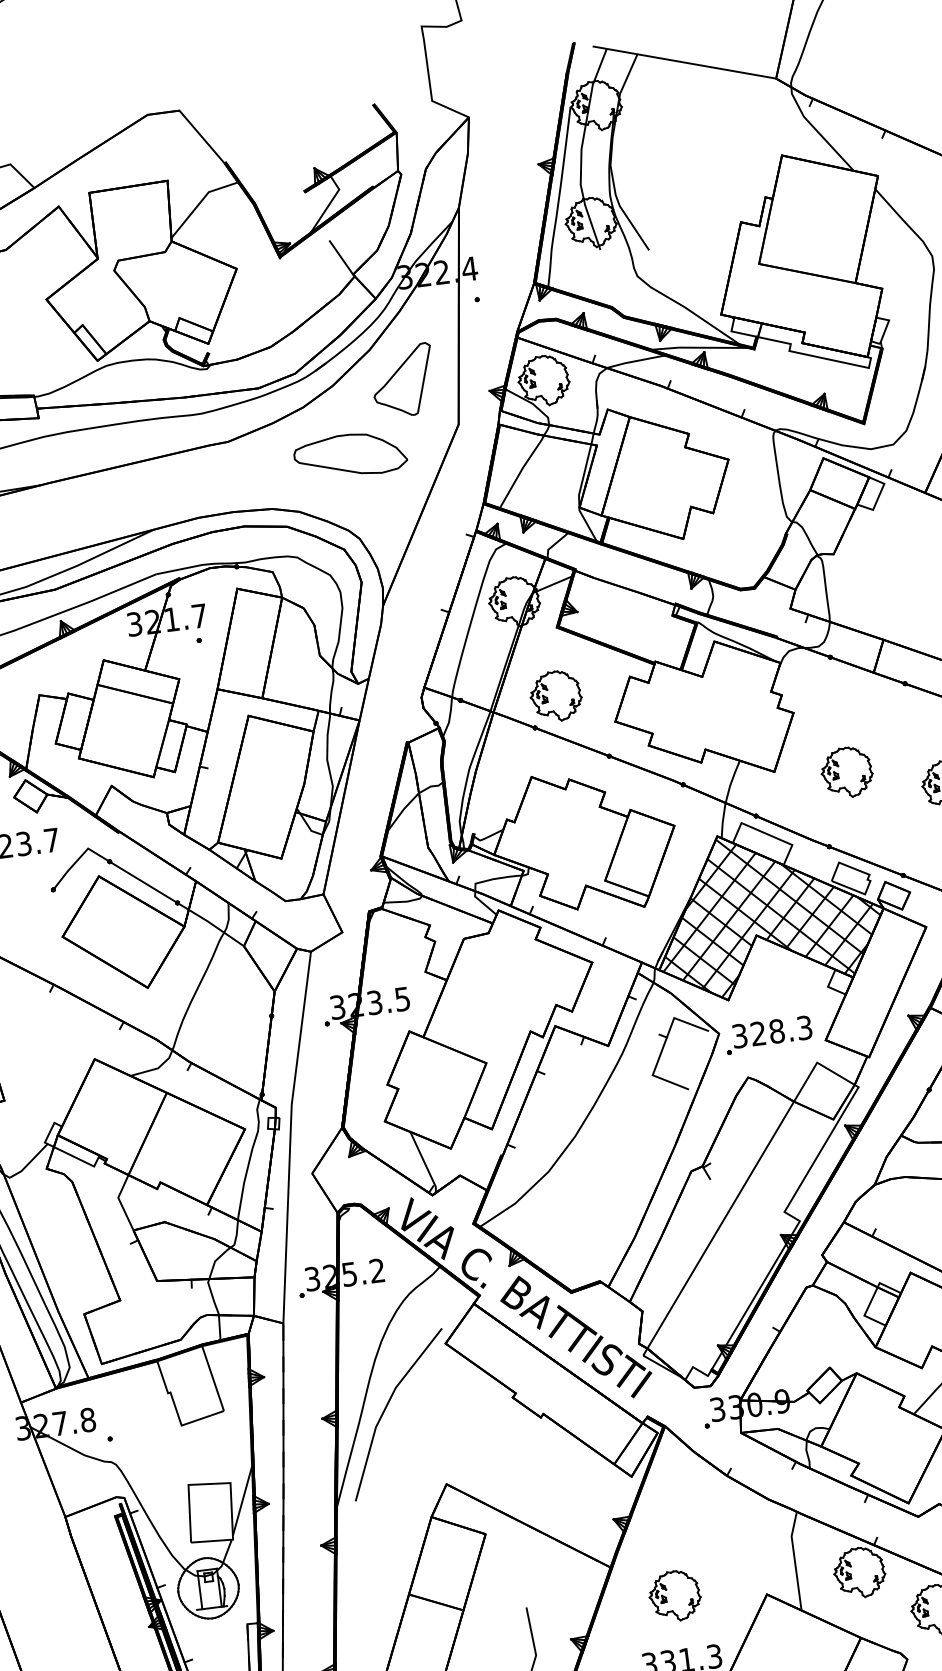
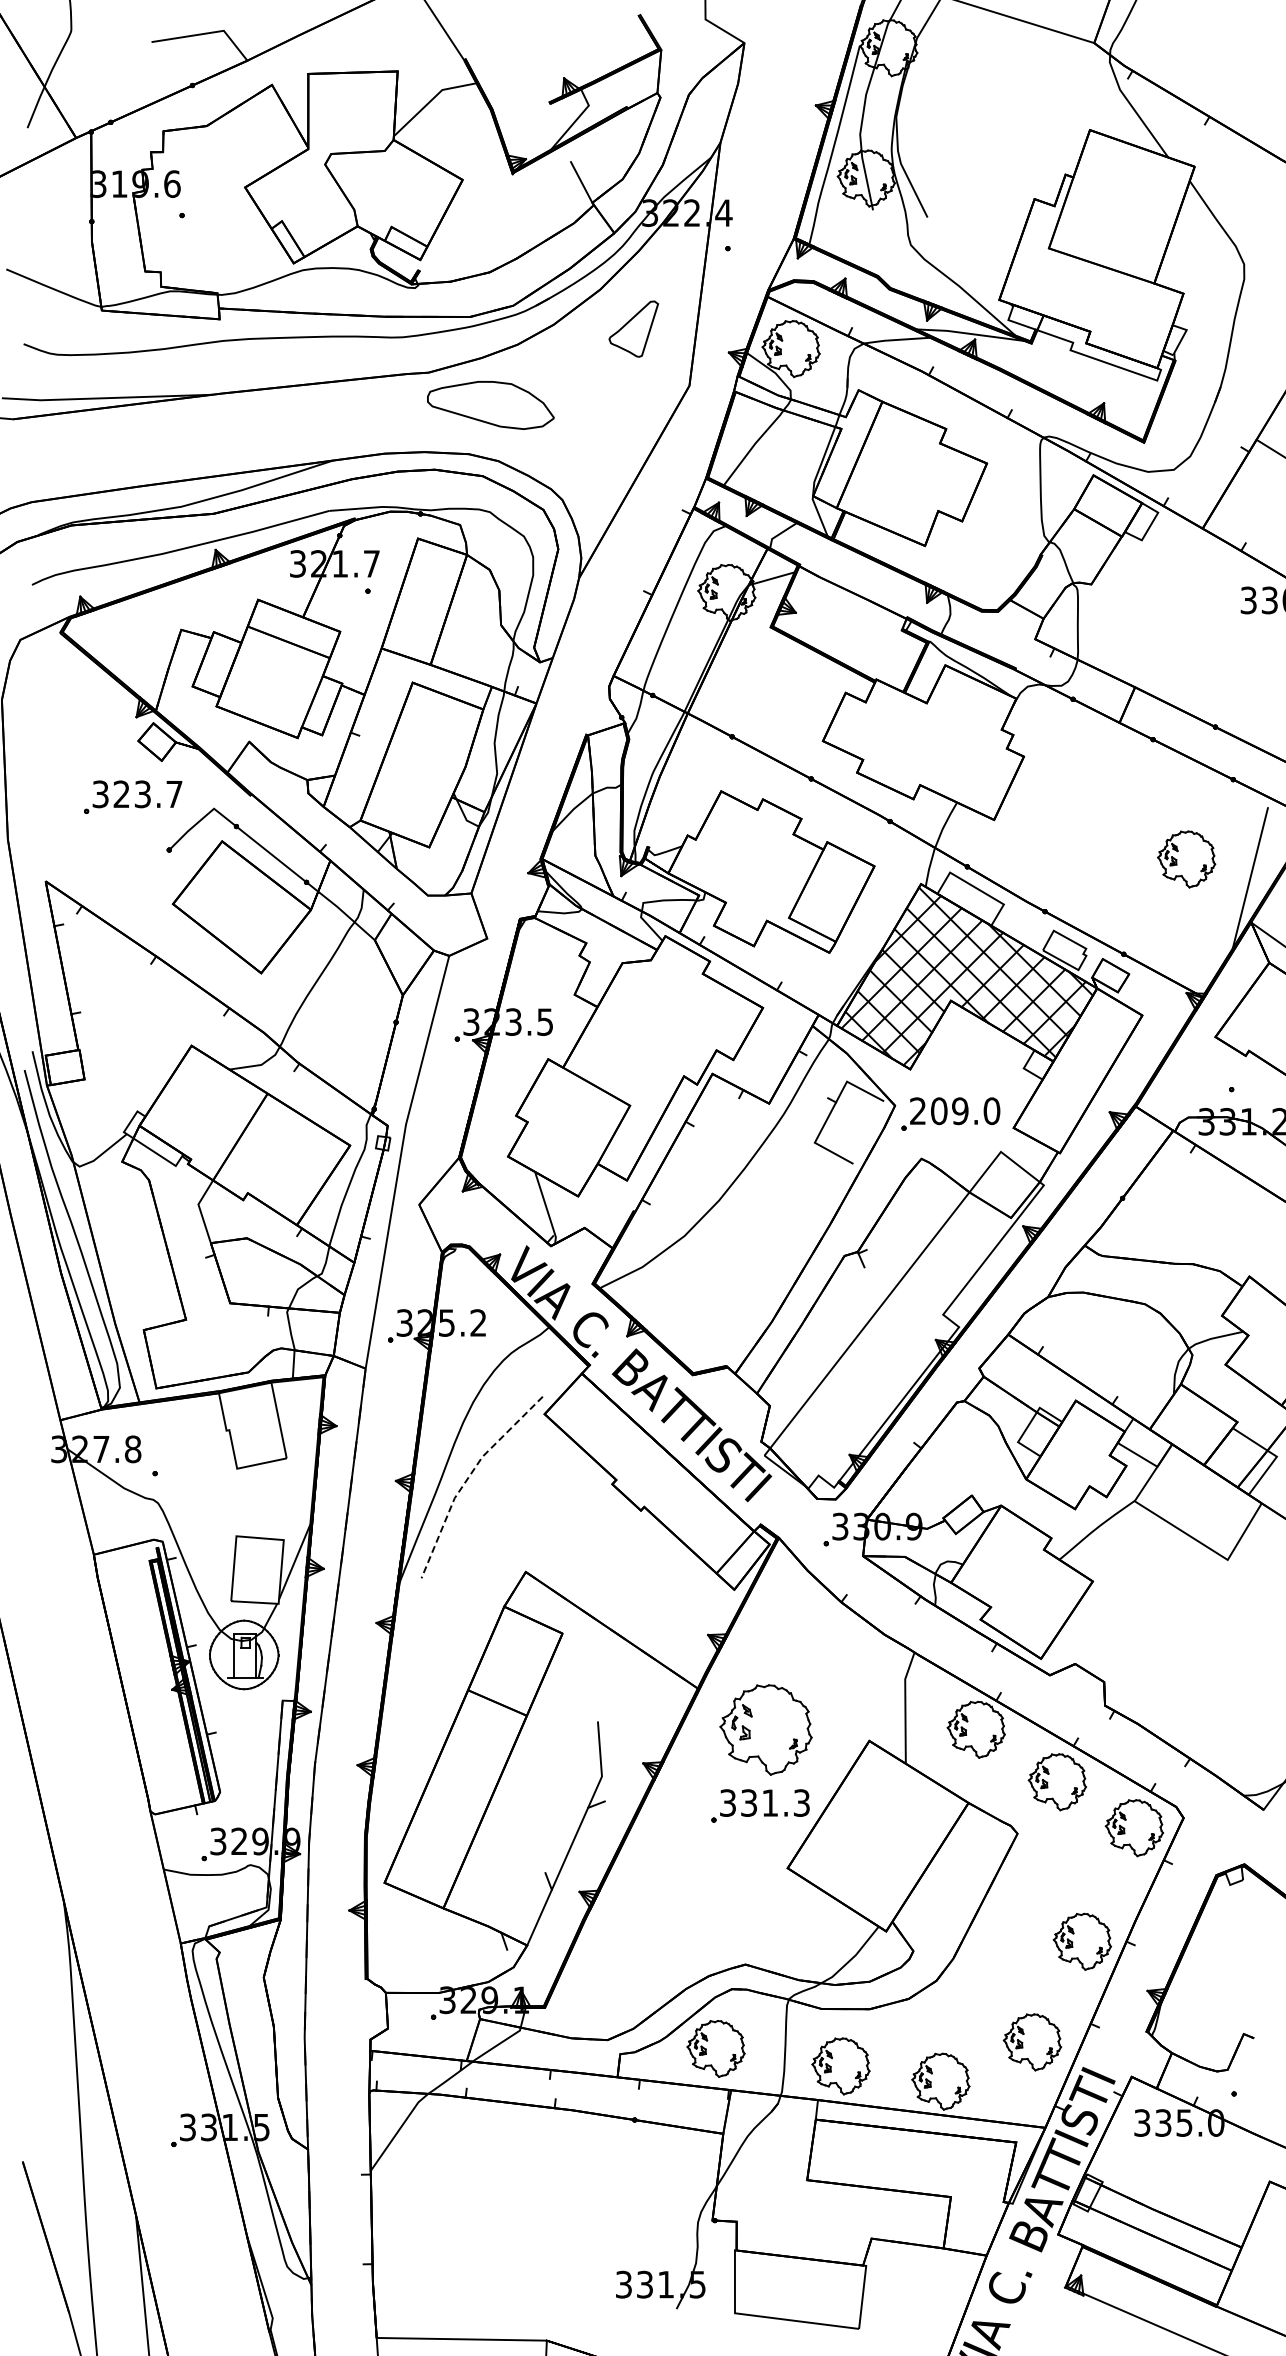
part: (403, 380) -> (633, 328), size x0.7
part: (350, 455) -> (490, 405), moved
part: (555, 696) -> (759, 704), removed
part: (847, 773) -> (1075, 831), removed
text: (772, 1032) -> (955, 1111), 328.3 -> 209.0
line: (385, 1408) -> (468, 1478), solid -> dashed
part: (674, 1595) -> (765, 1729), size x1.6

